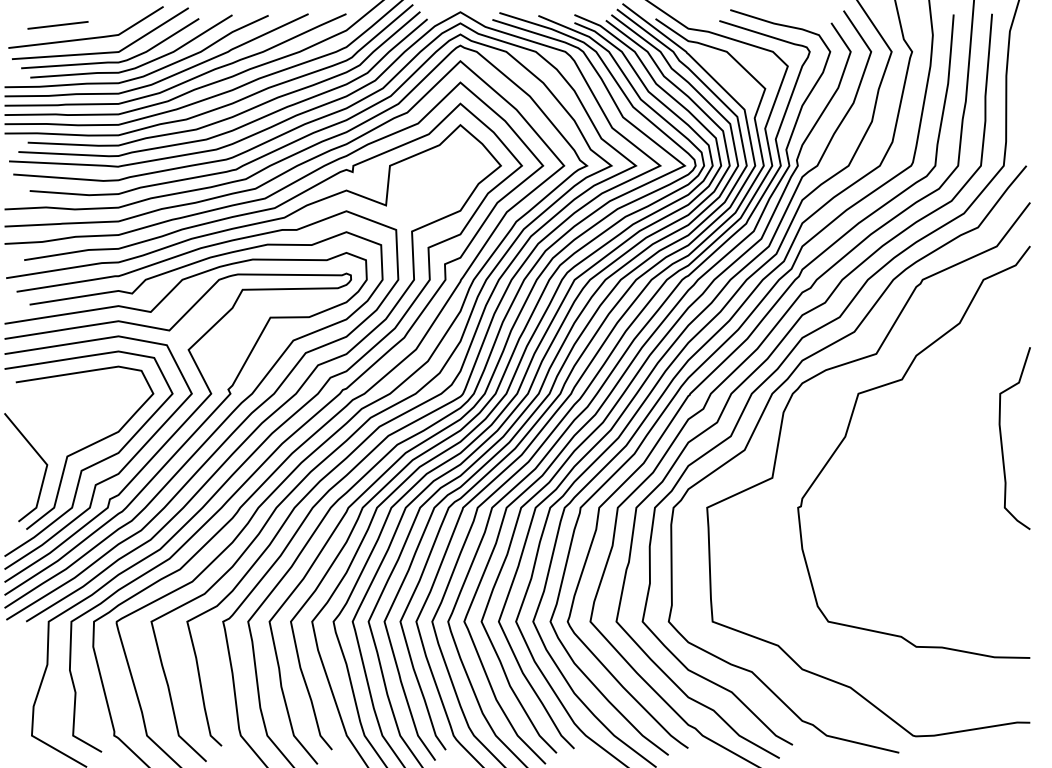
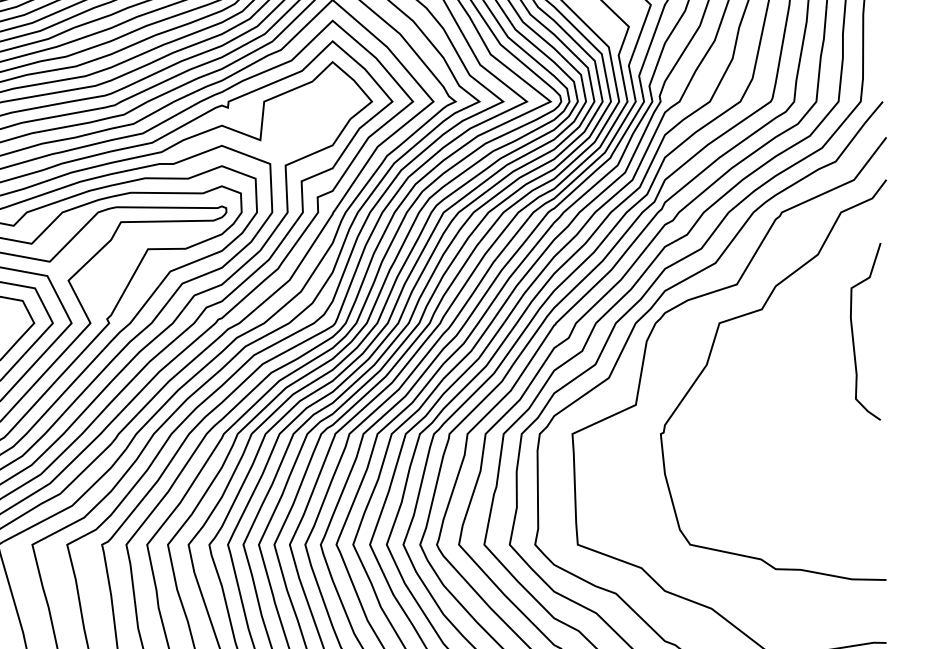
curve: (1002, 440) -> (853, 333), moved

